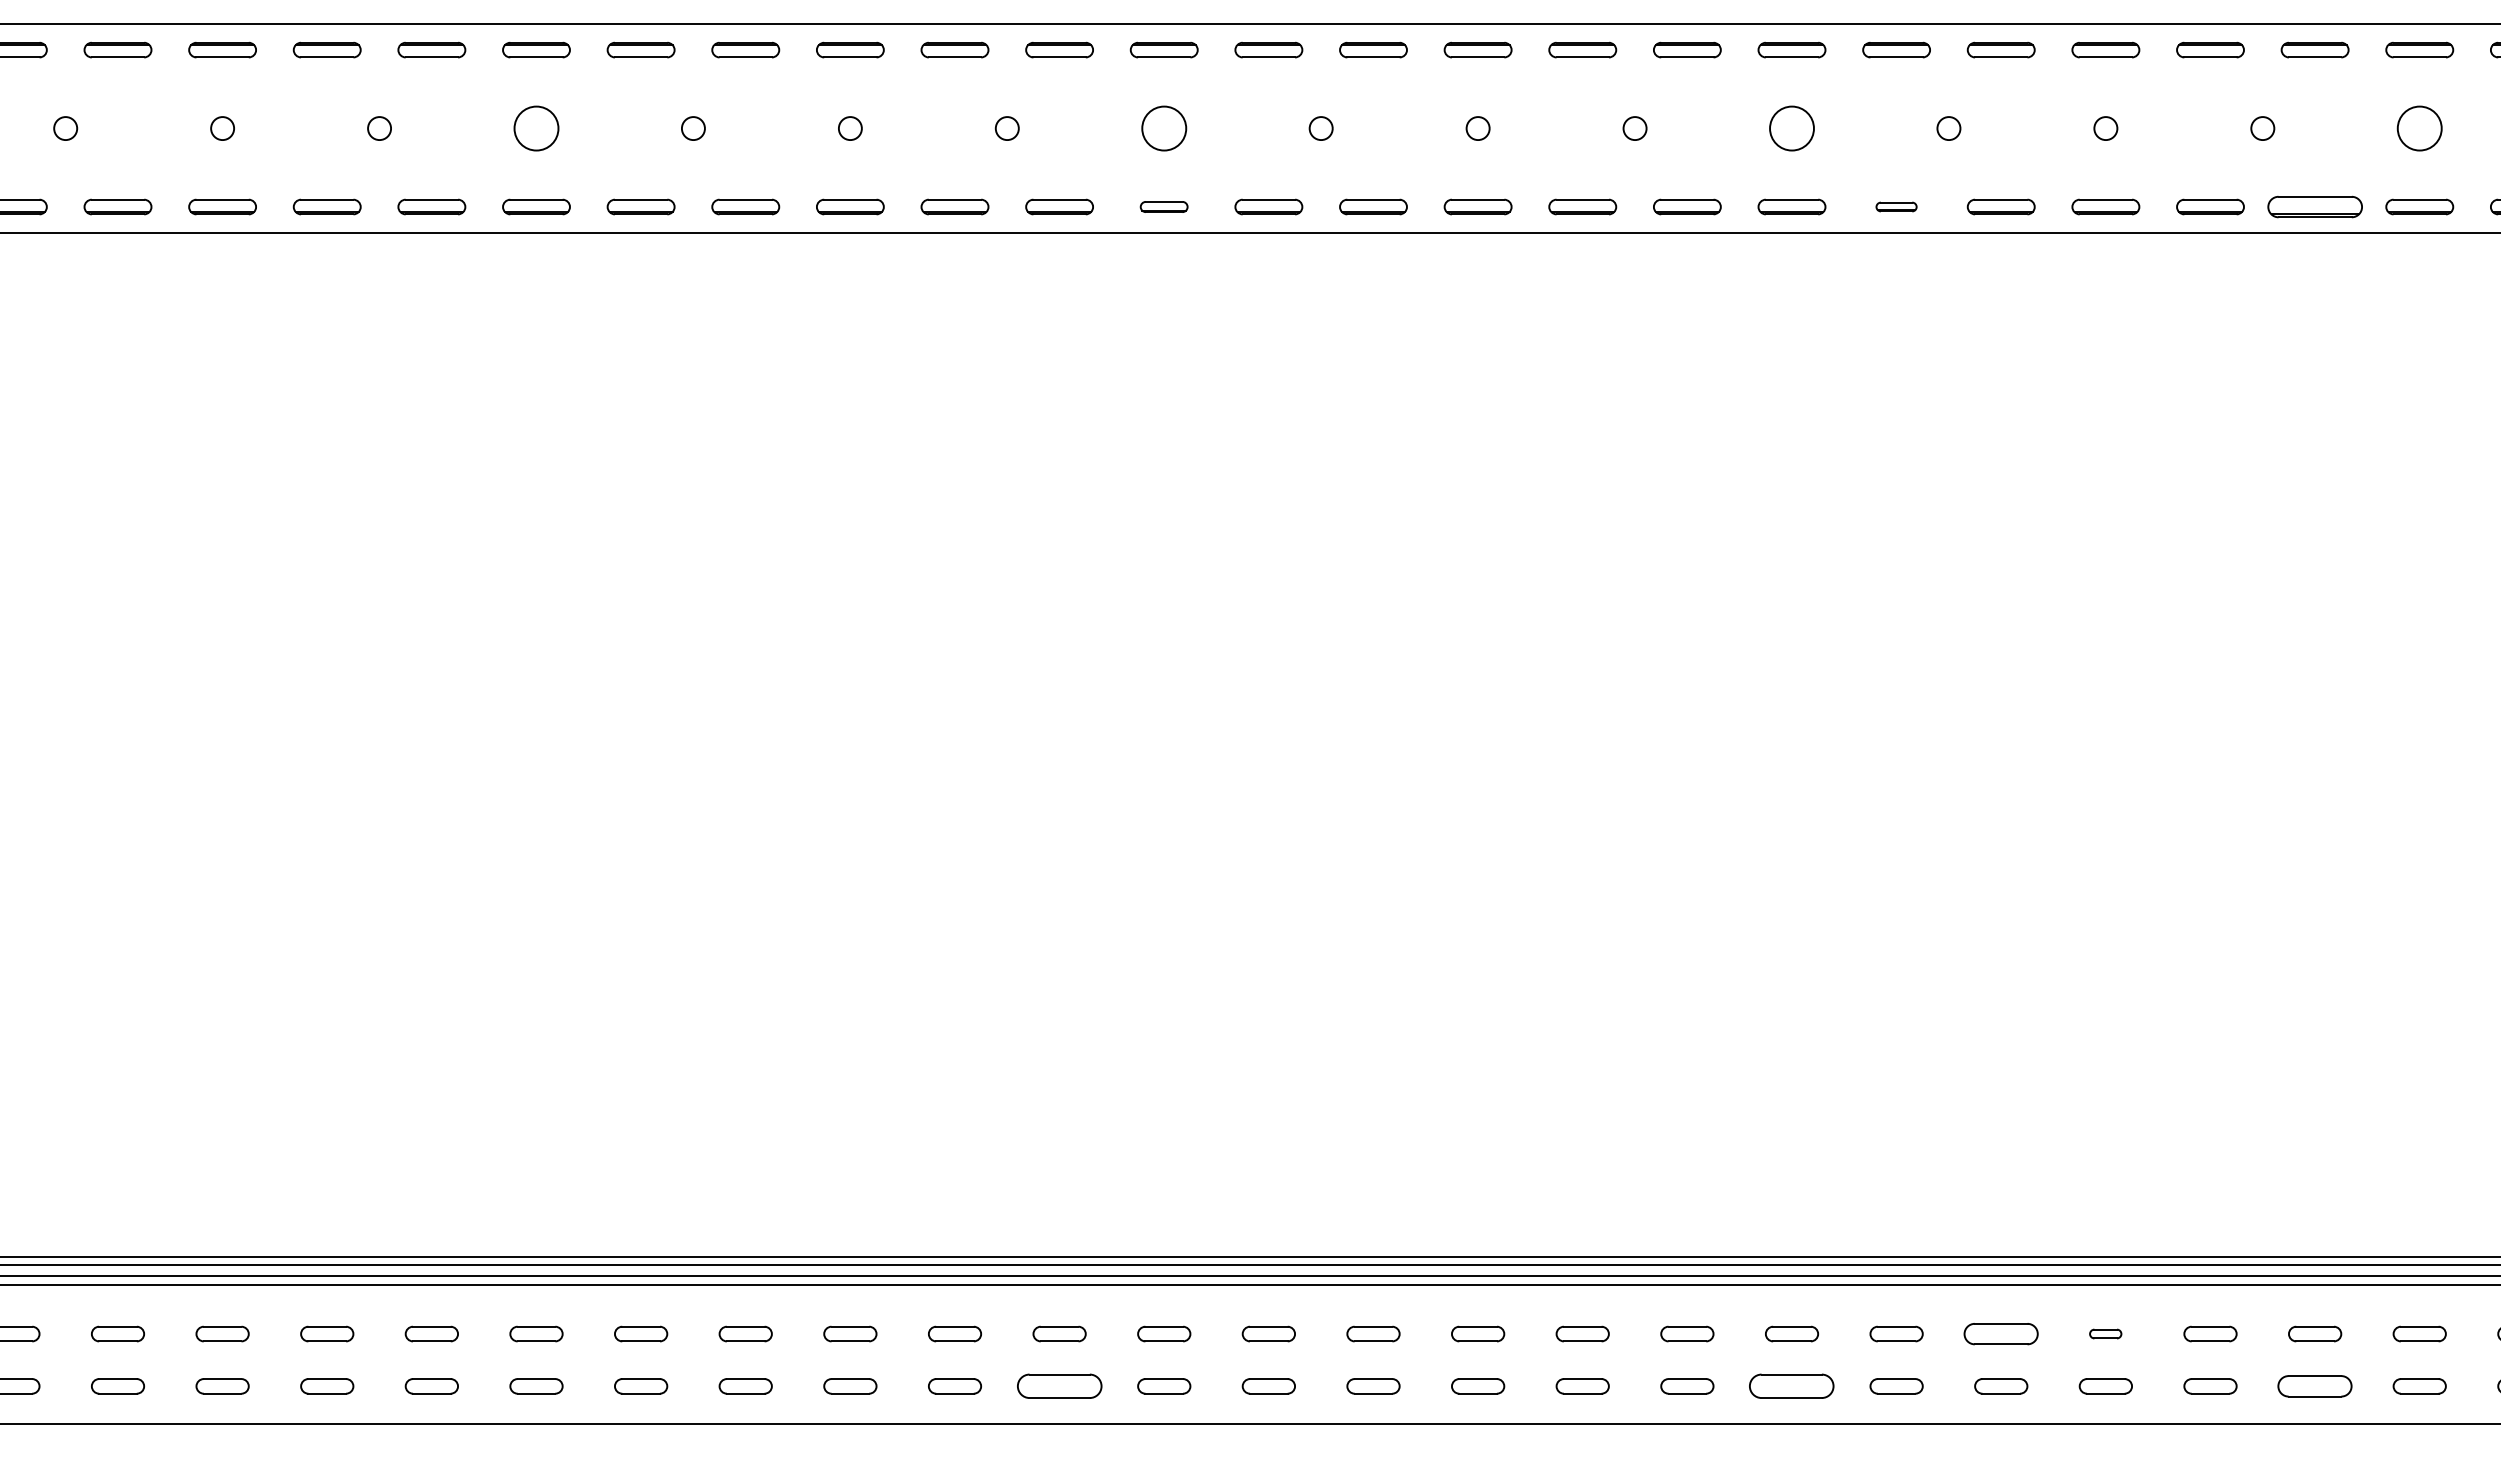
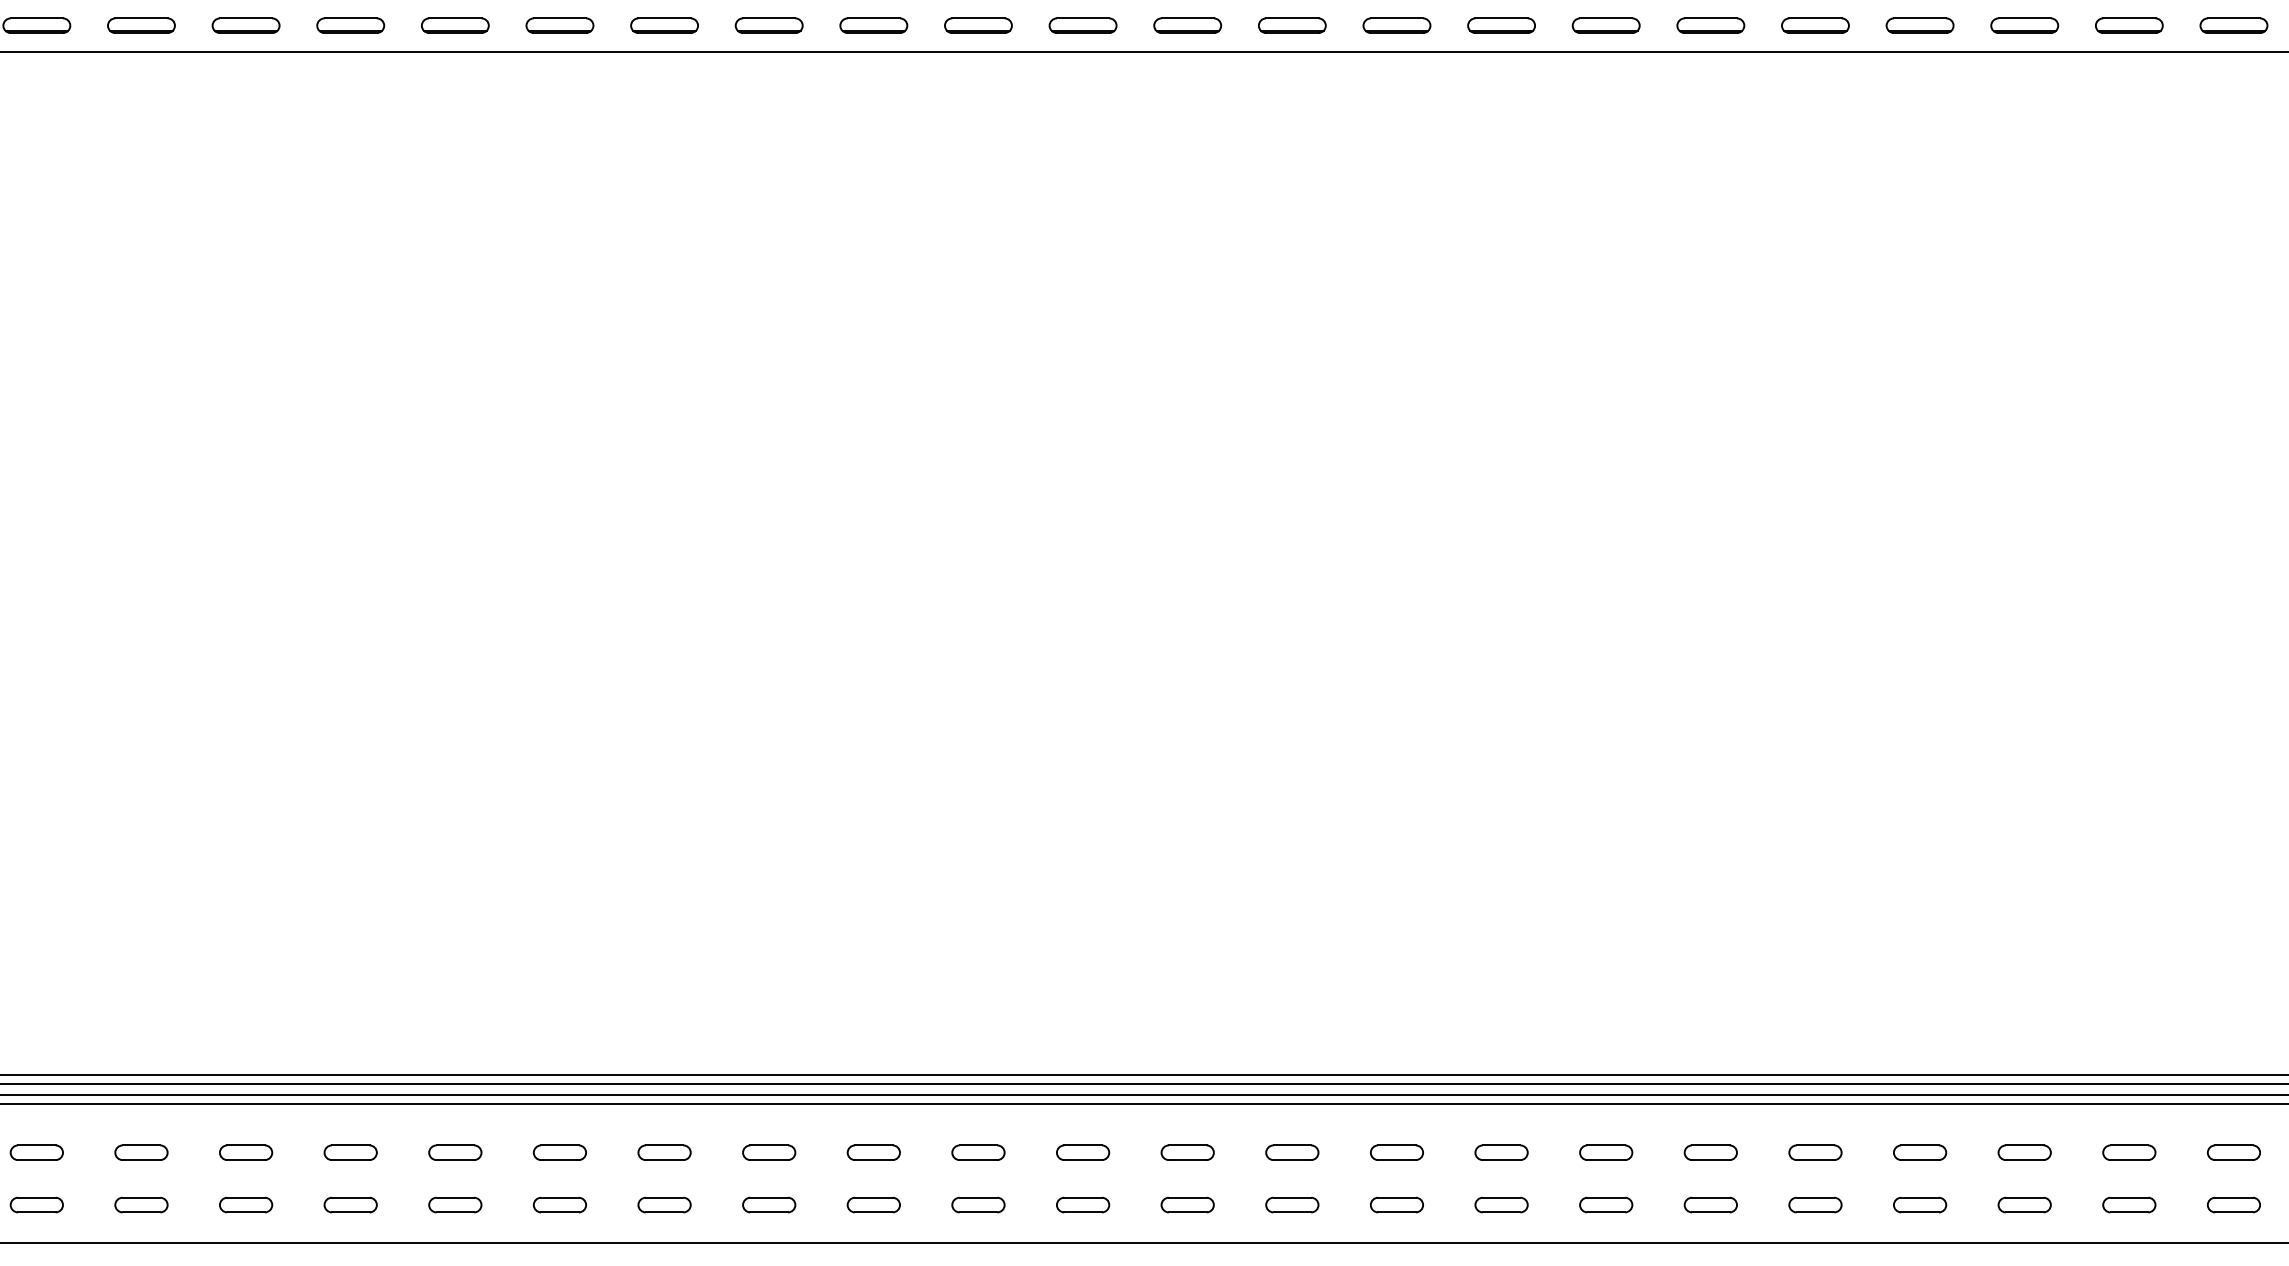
part: (1163, 206) -> (873, 25), size x1.43
part: (1896, 206) -> (1606, 25), size x1.67
part: (2314, 206) -> (2024, 25), size x0.71
part: (2001, 1333) -> (1711, 1152), size x0.71
part: (2105, 1333) -> (1815, 1152), size x1.67
part: (1059, 1386) -> (769, 1205), size x0.62
part: (1792, 1386) -> (1502, 1205), size x0.62
part: (2315, 1386) -> (2025, 1205), size x0.71

